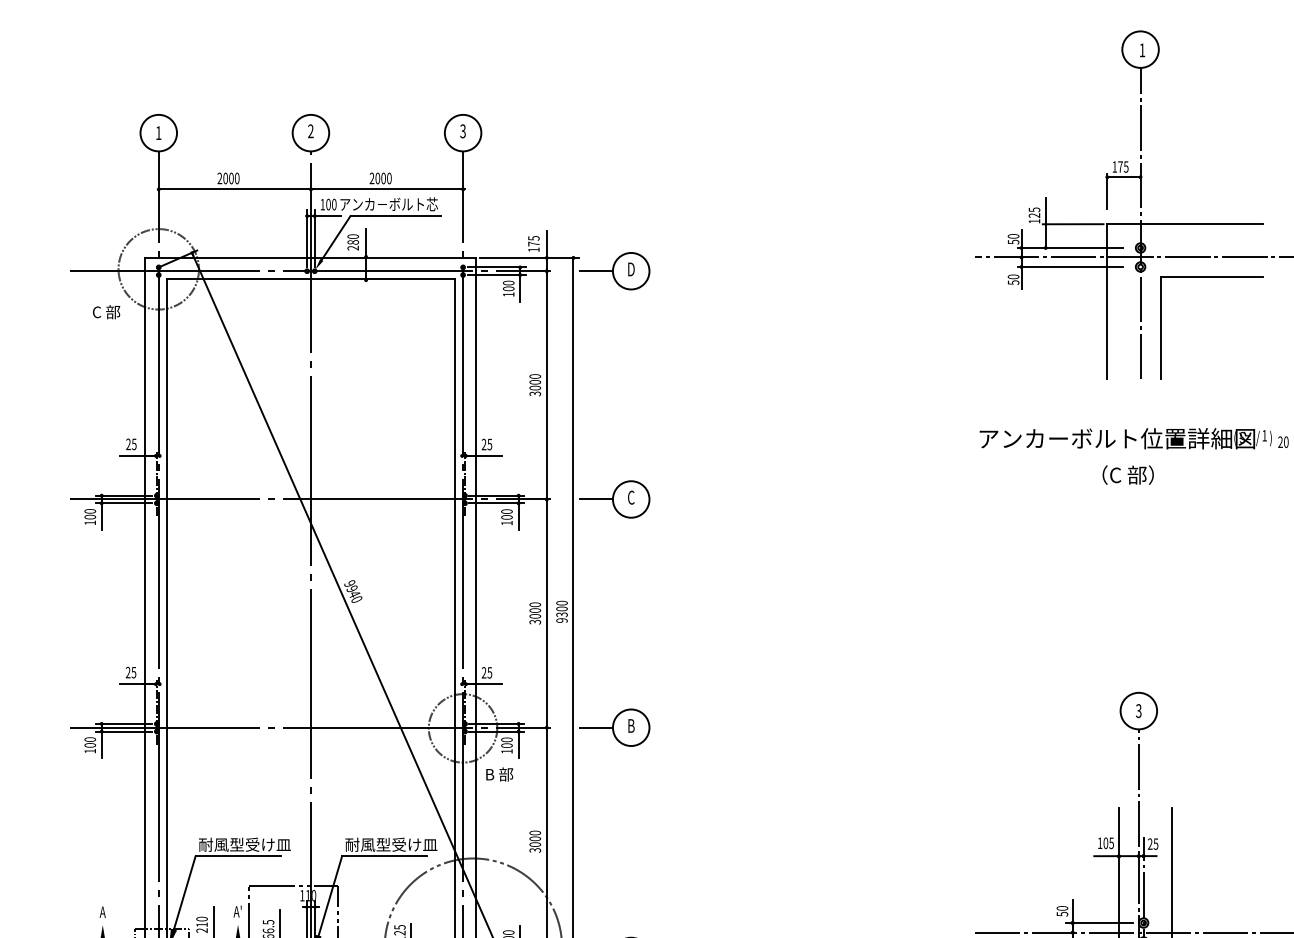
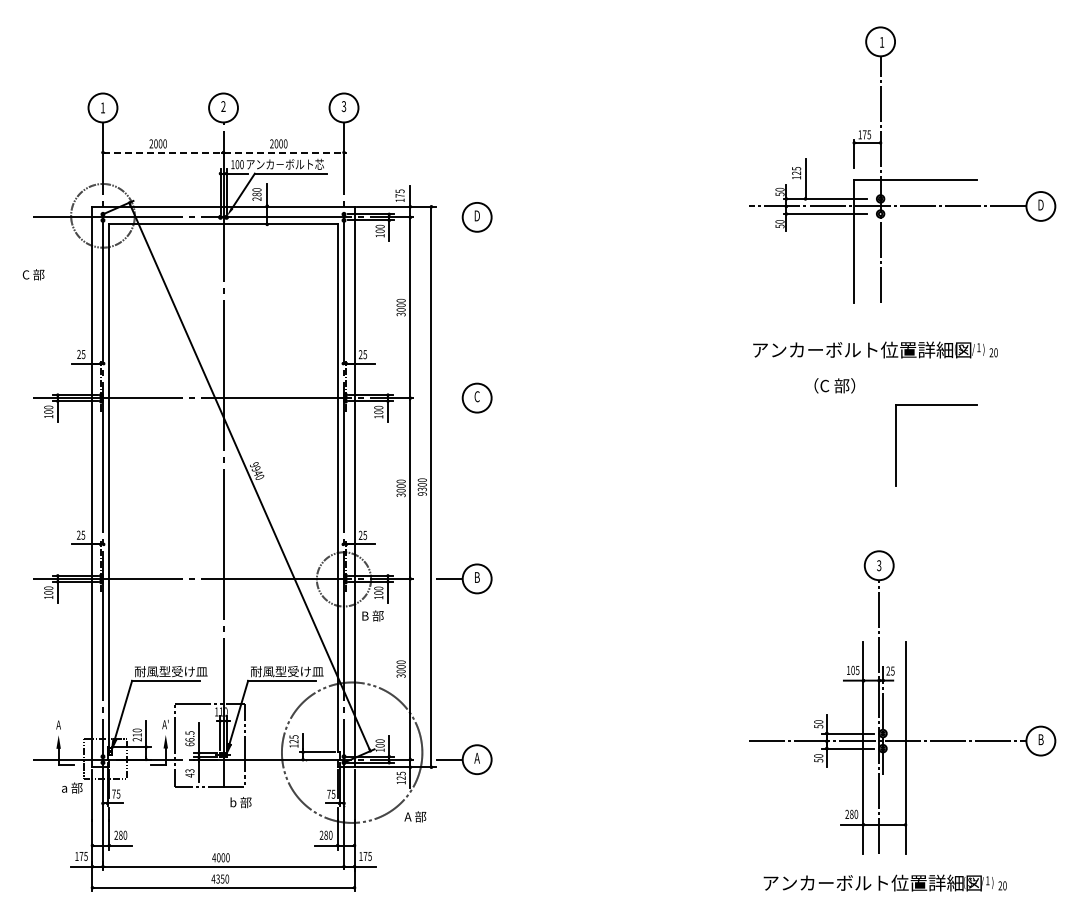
line: (310, 189) -> (223, 152), solid -> dashed
line: (1073, 224) -> (827, 180), removed
line: (595, 271) -> (448, 217), removed
part: (1211, 277) -> (936, 405), moved
text: (106, 311) -> (33, 274), moved
text: (1127, 474) -> (834, 385), moved
line: (595, 499) -> (448, 398), removed

